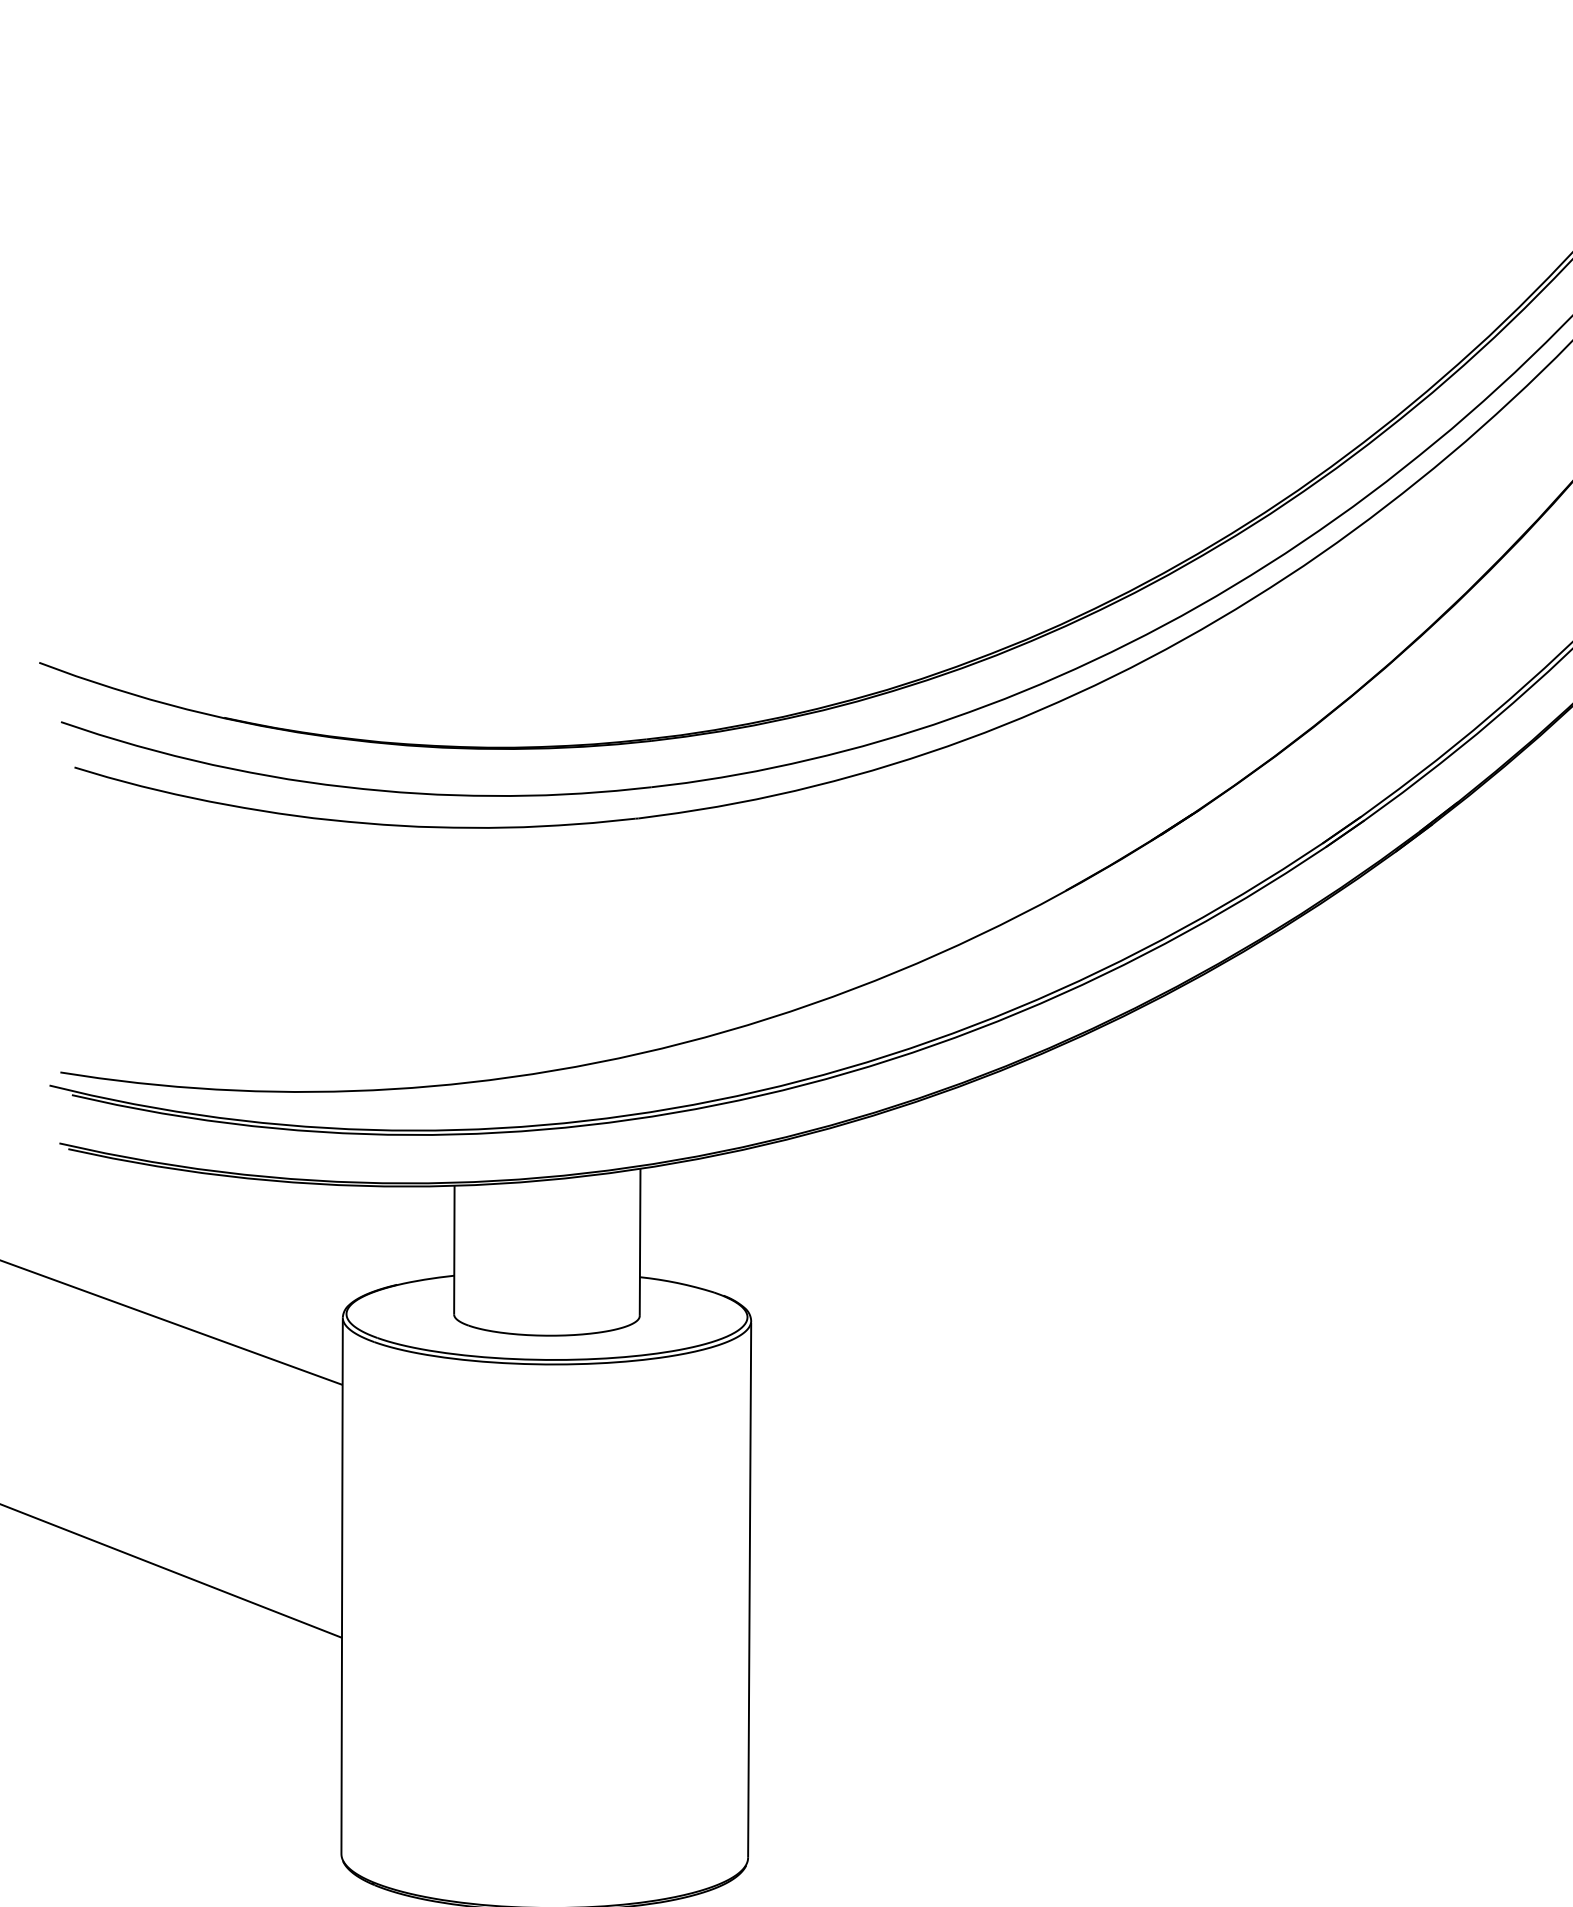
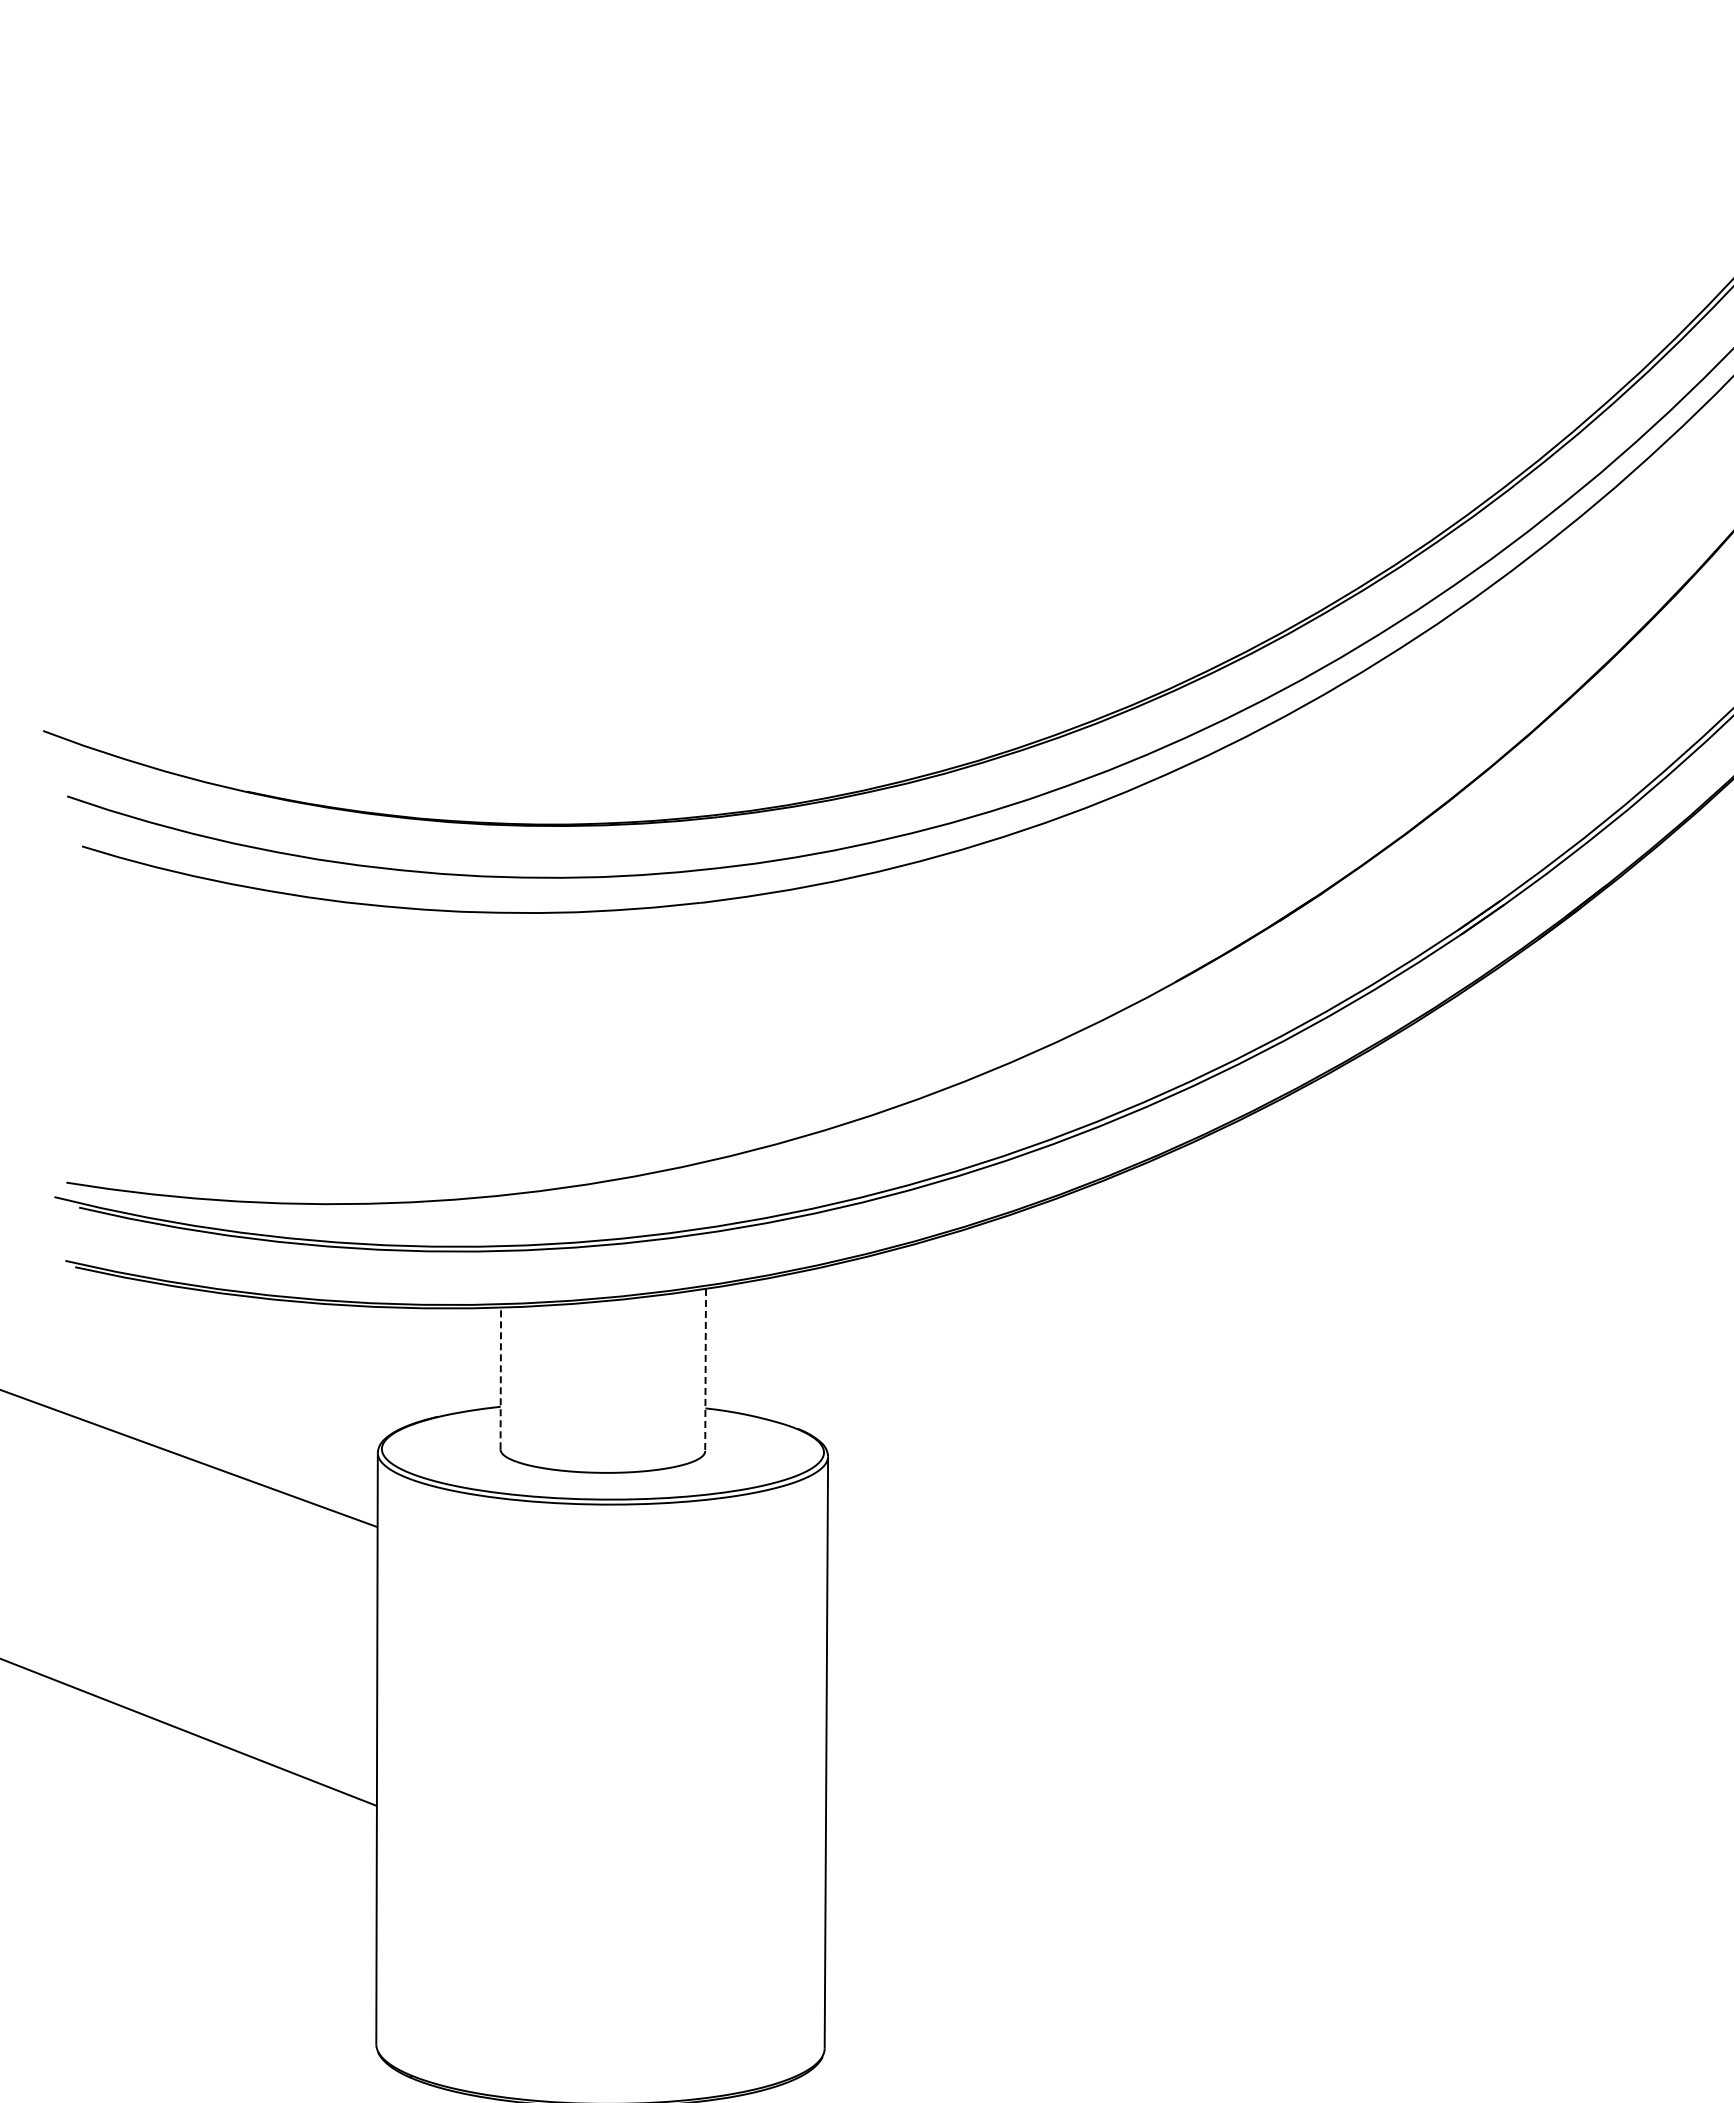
line: (640, 1242) -> (705, 1370), solid -> dashed
line: (454, 1250) -> (500, 1378), solid -> dashed

